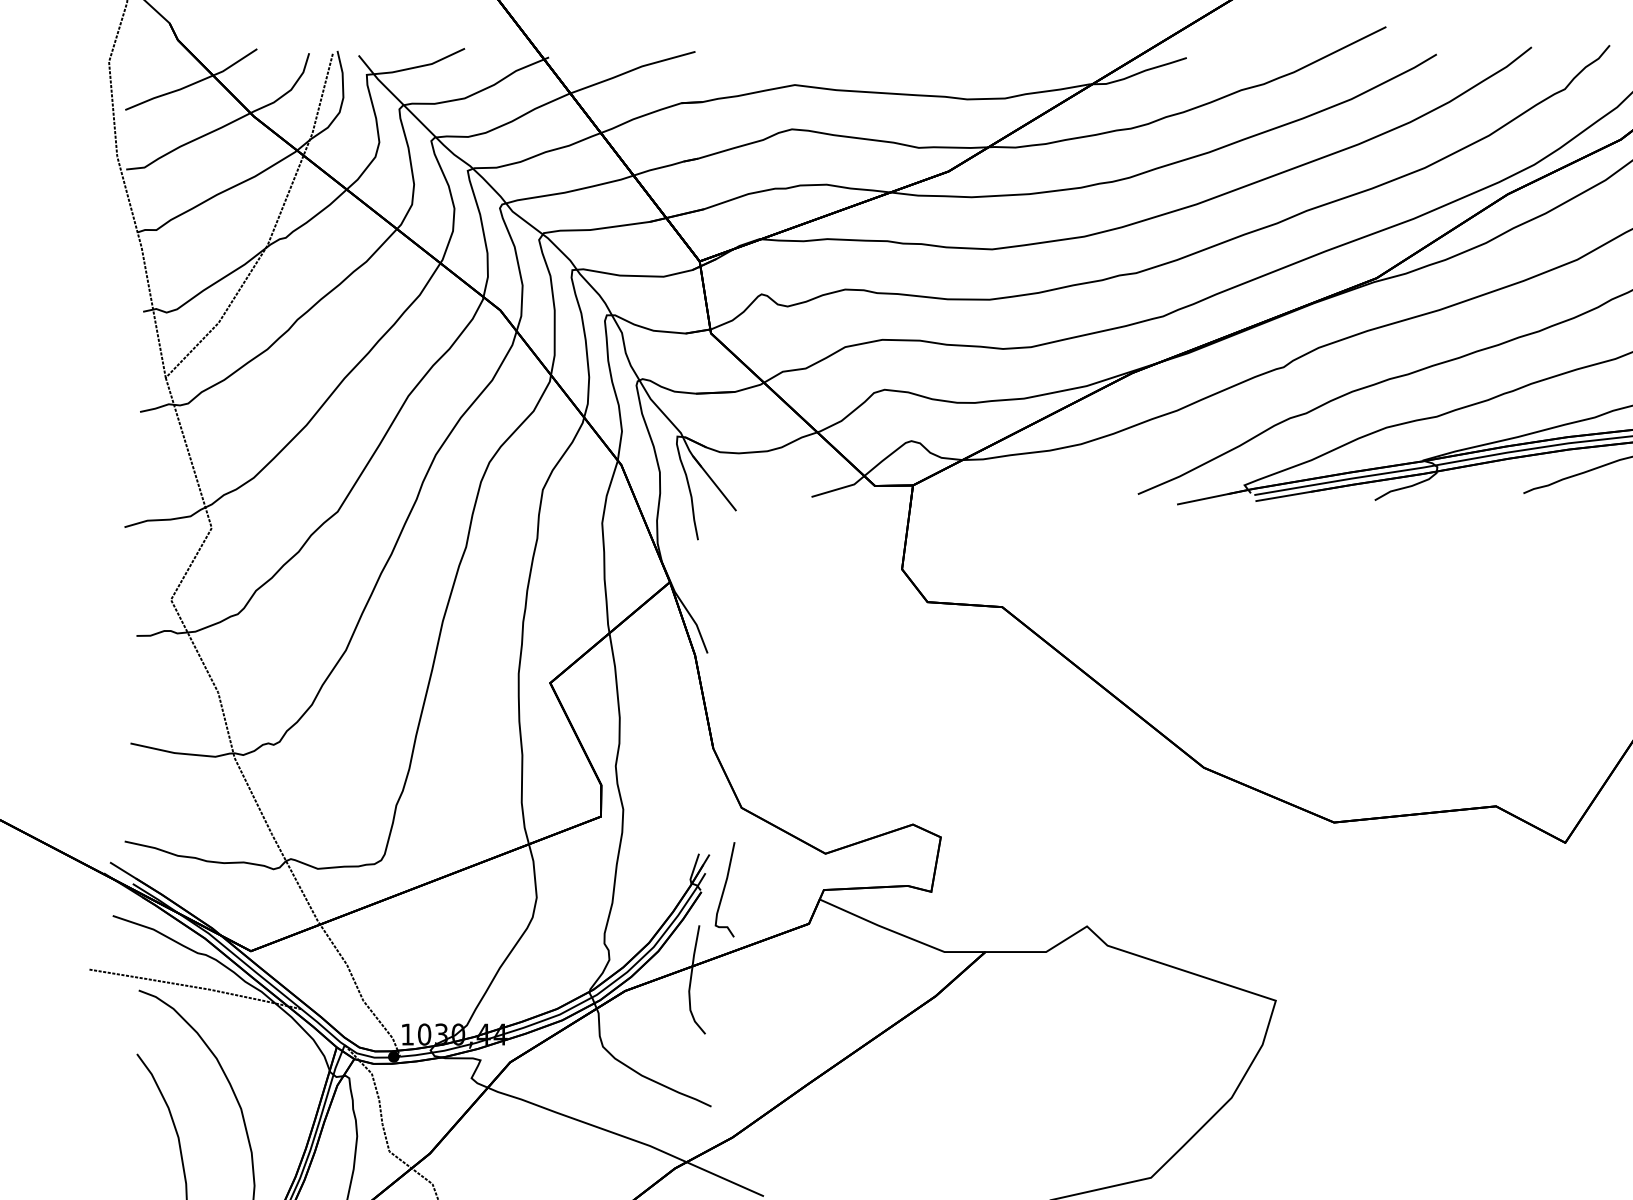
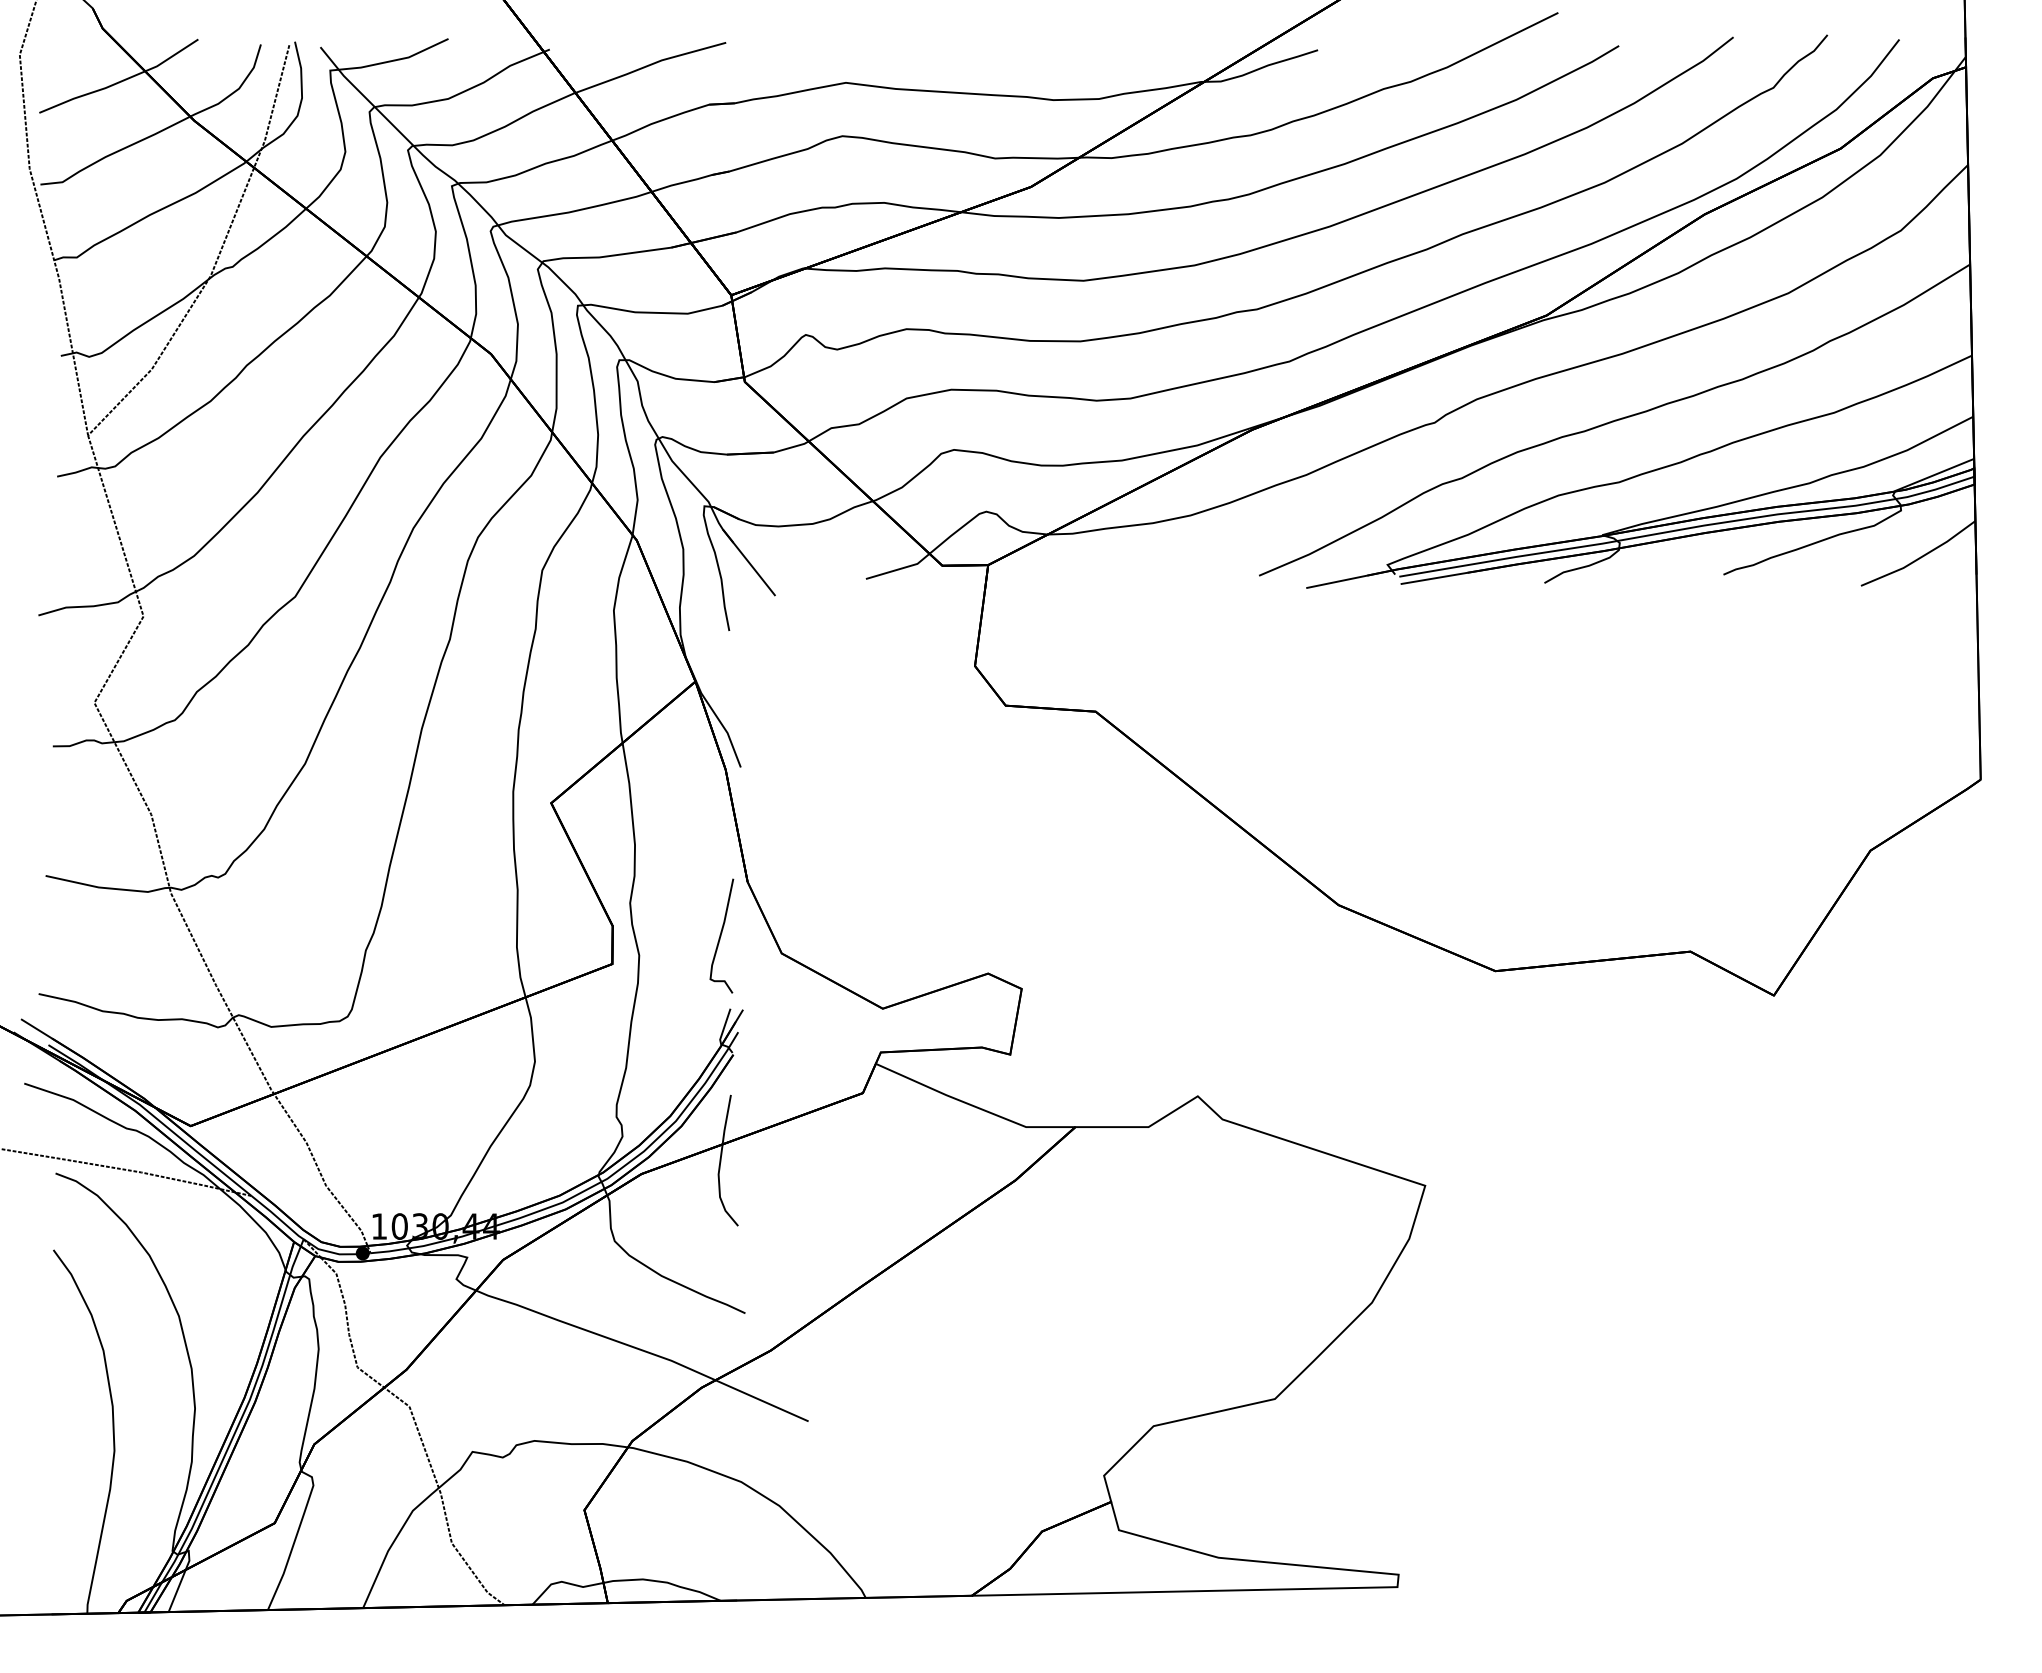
curve: (724, 889) -> (721, 935), moved

